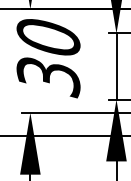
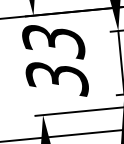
text: (48, 38) -> (53, 42), 30 -> 33

